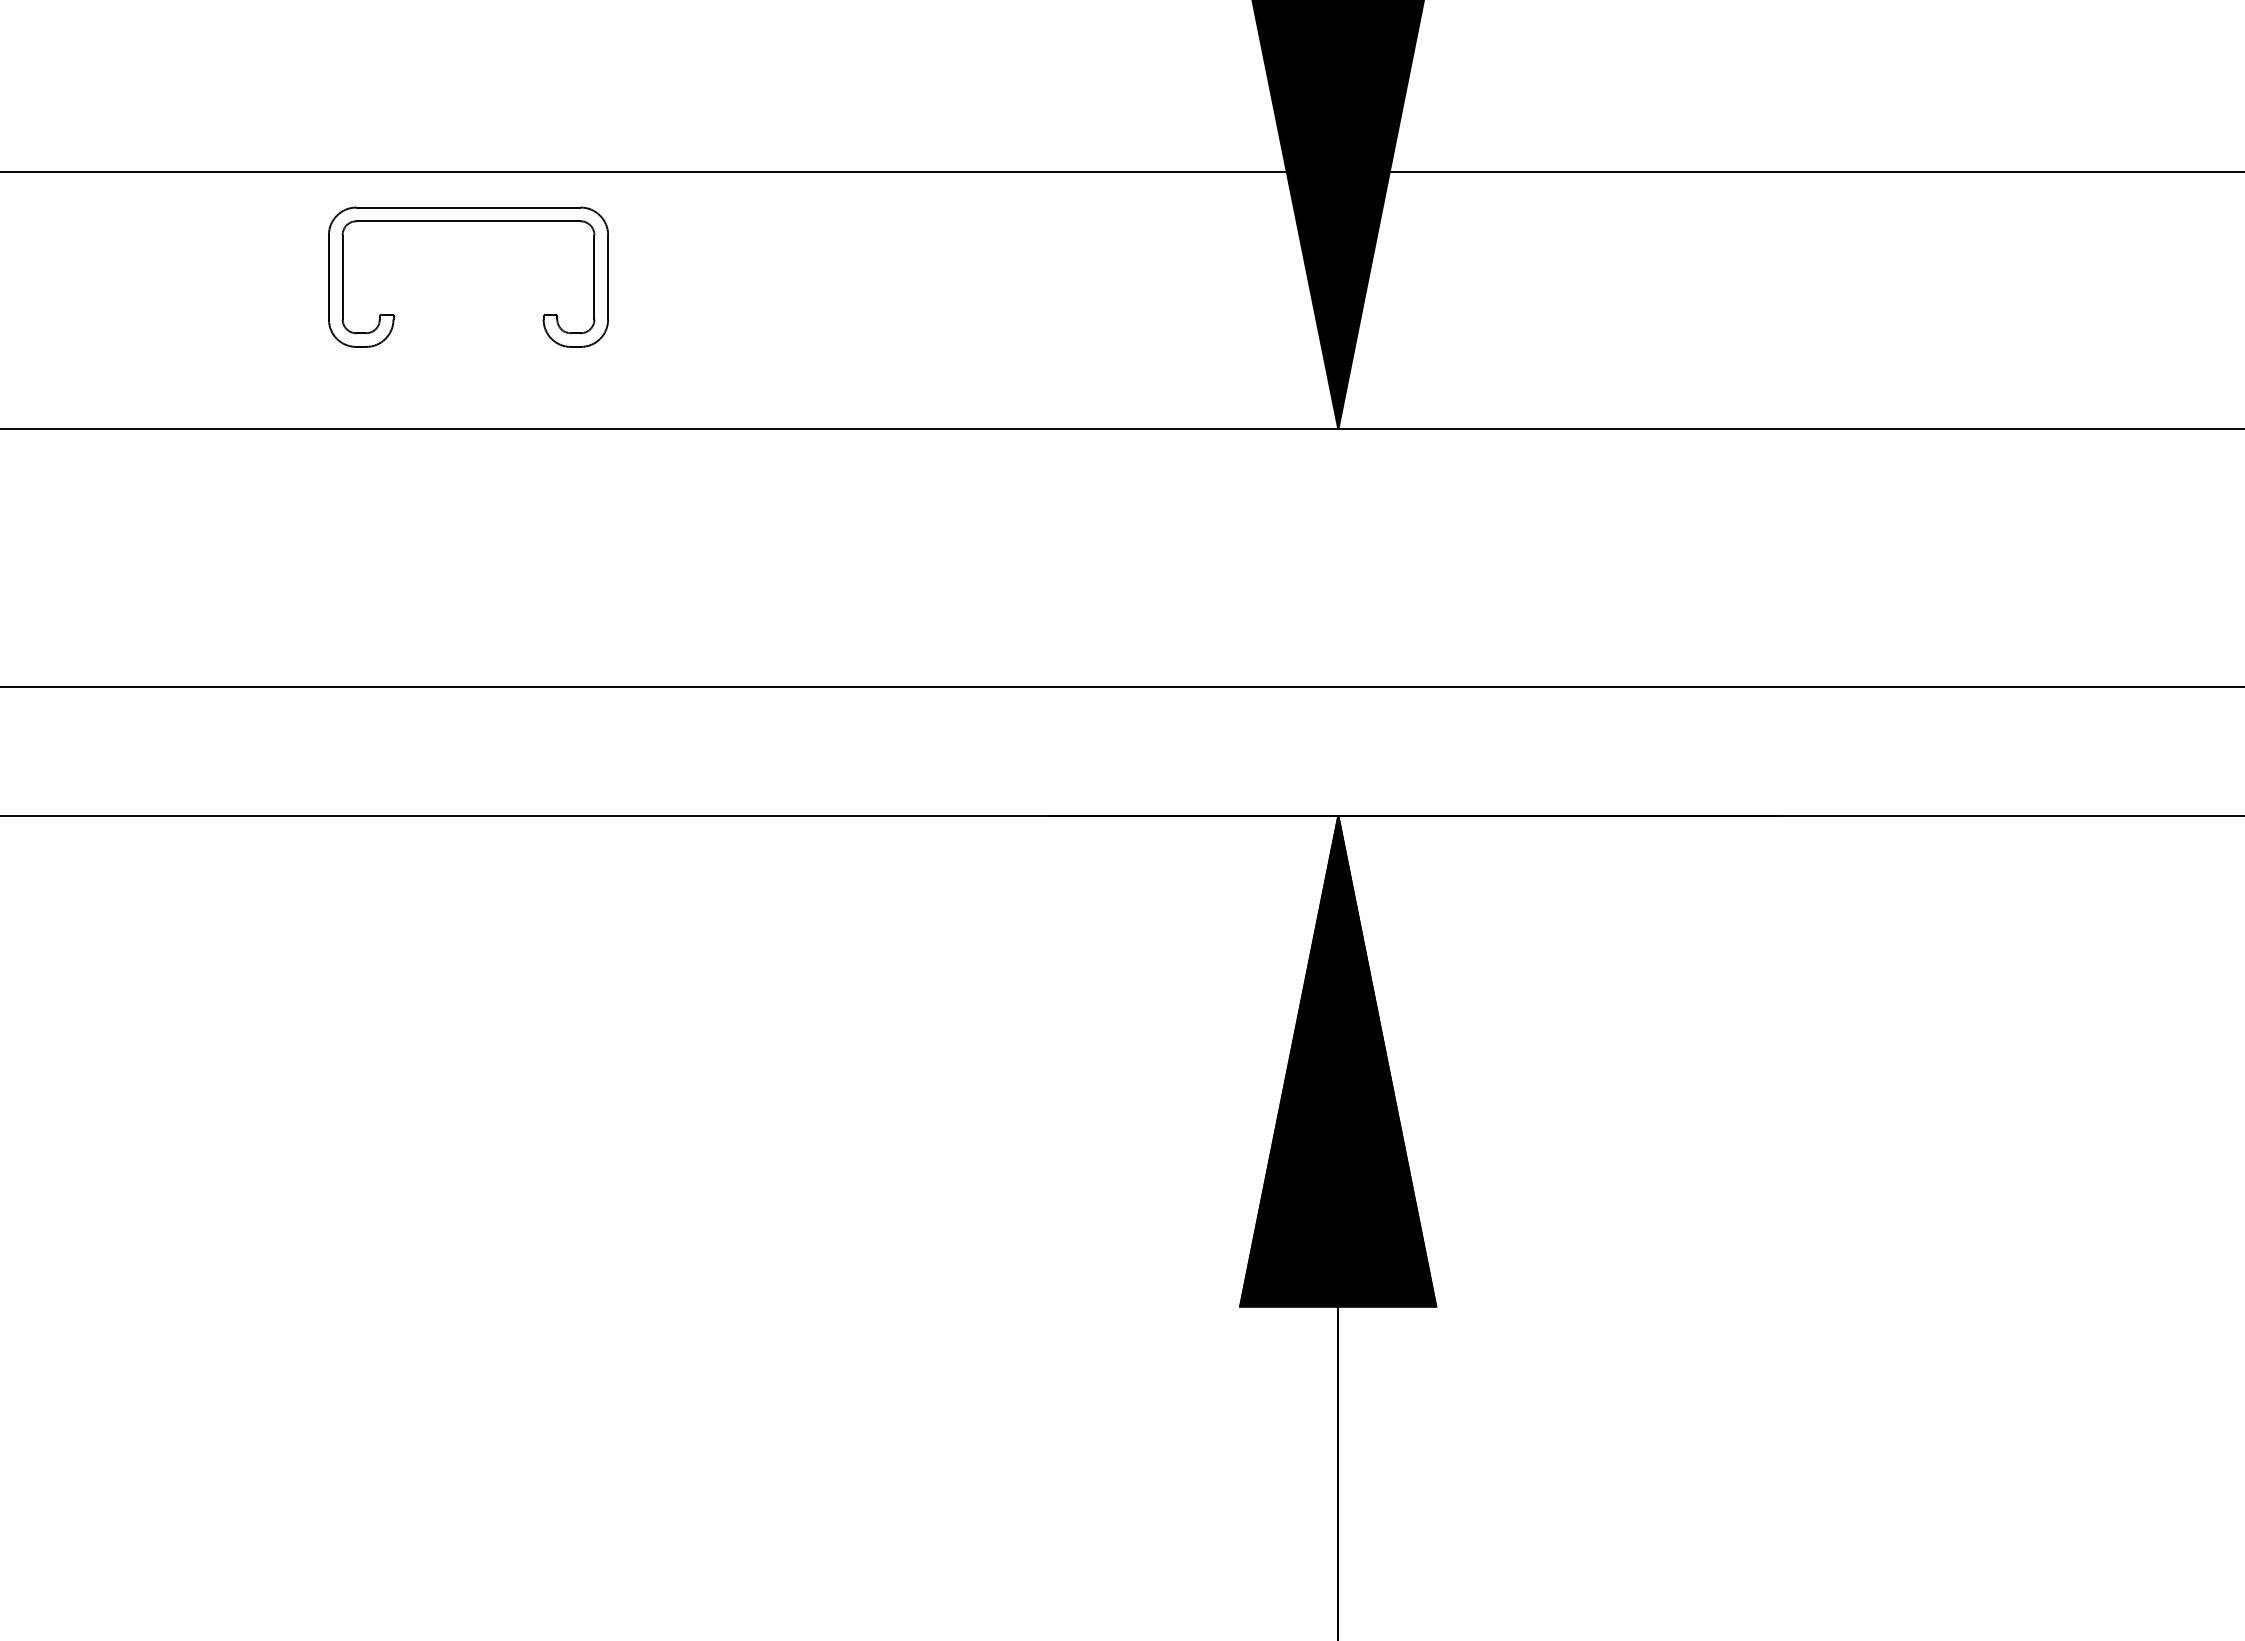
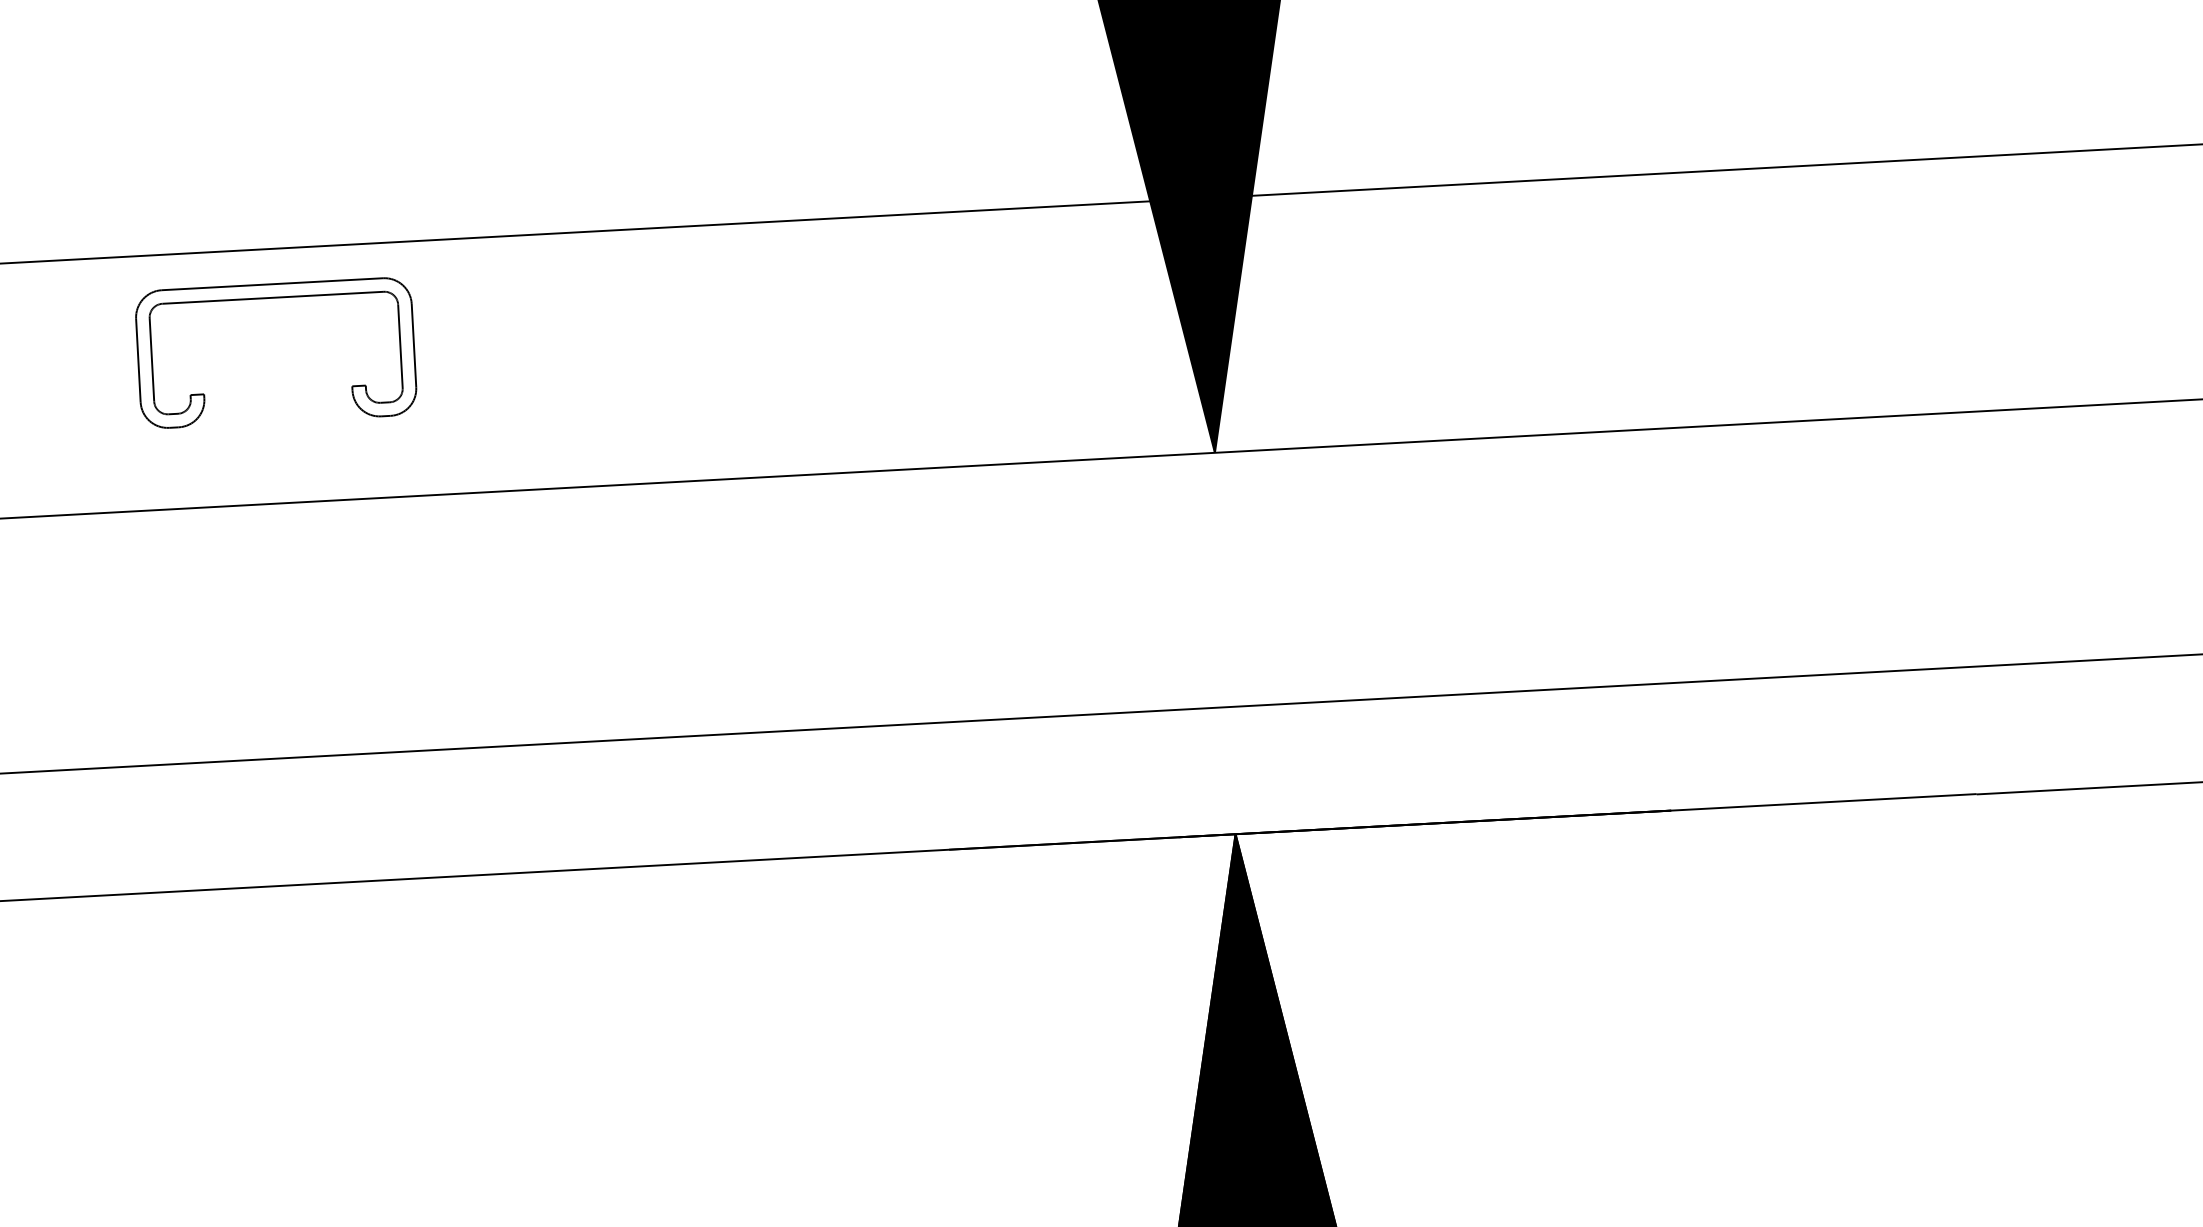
part: (468, 221) -> (273, 298), moved

